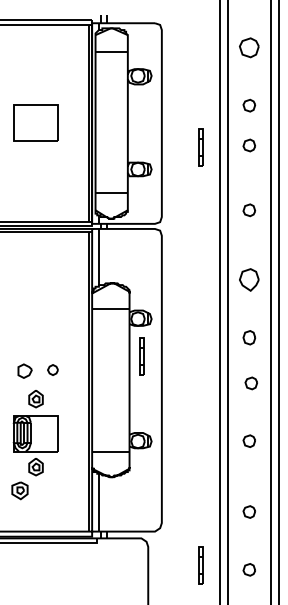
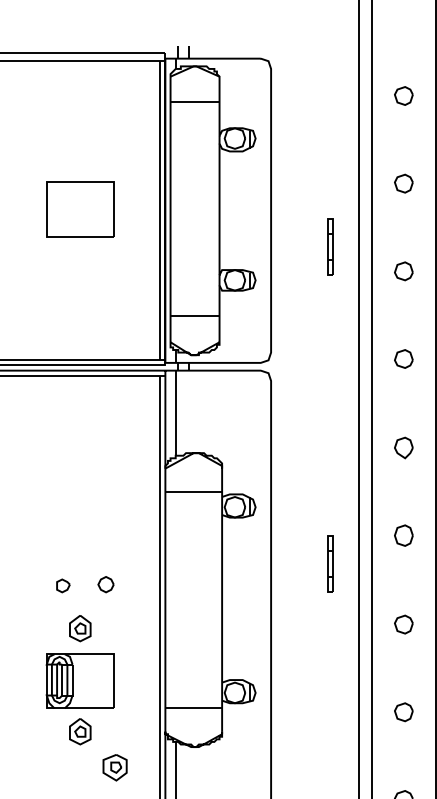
part: (249, 47) -> (404, 95), size x0.62
part: (248, 145) -> (402, 271), moved
part: (249, 210) -> (404, 359), moved
part: (249, 279) -> (404, 447), size x0.62
part: (141, 356) -> (329, 564), moved
part: (24, 370) -> (62, 585), size x0.62
part: (250, 383) -> (402, 624), moved
part: (248, 440) -> (402, 711), moved
part: (19, 490) -> (114, 767), moved

